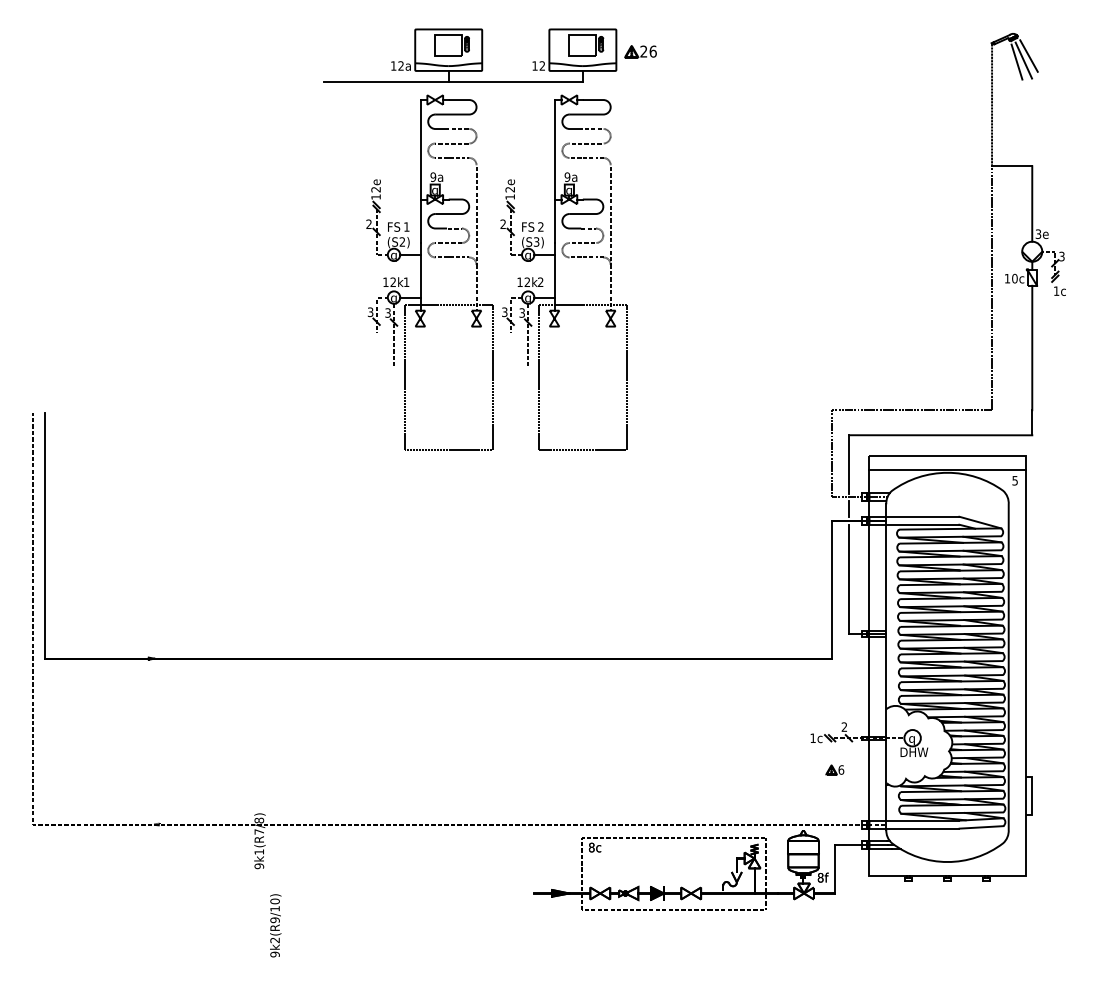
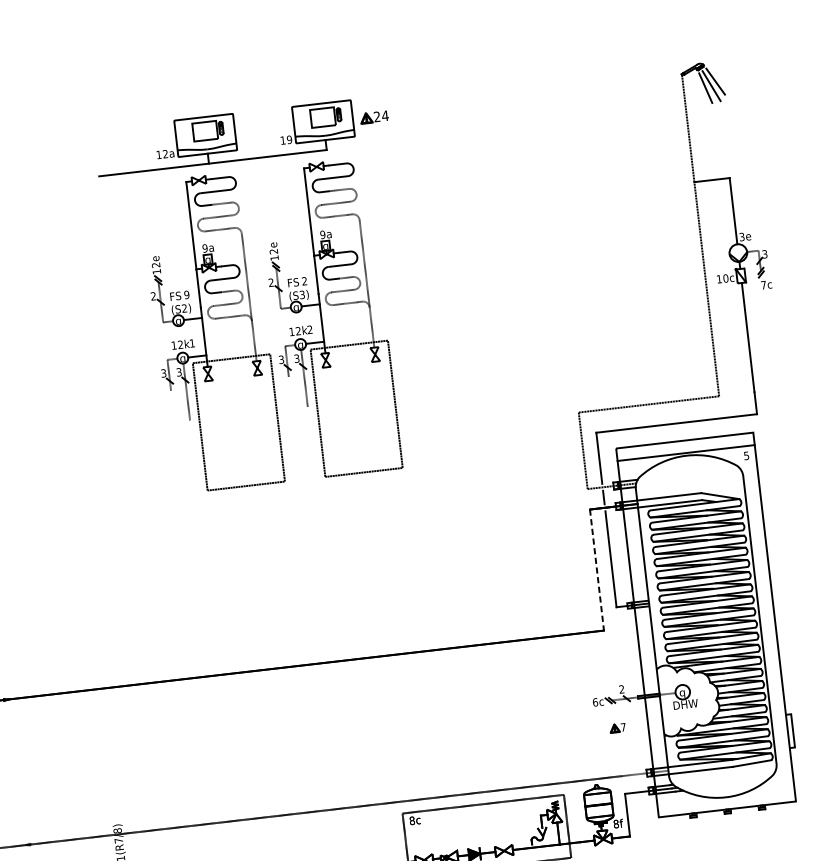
text: (652, 51) -> (384, 115), 26 -> 24
text: (542, 65) -> (289, 139), 12 -> 19
text: (406, 226) -> (186, 294), 1 -> 9
text: (1056, 290) -> (763, 284), 1c -> 7c
line: (832, 589) -> (597, 569), solid -> dashed
text: (812, 738) -> (594, 702), 1c -> 6c
text: (841, 769) -> (623, 726), 6 -> 7

